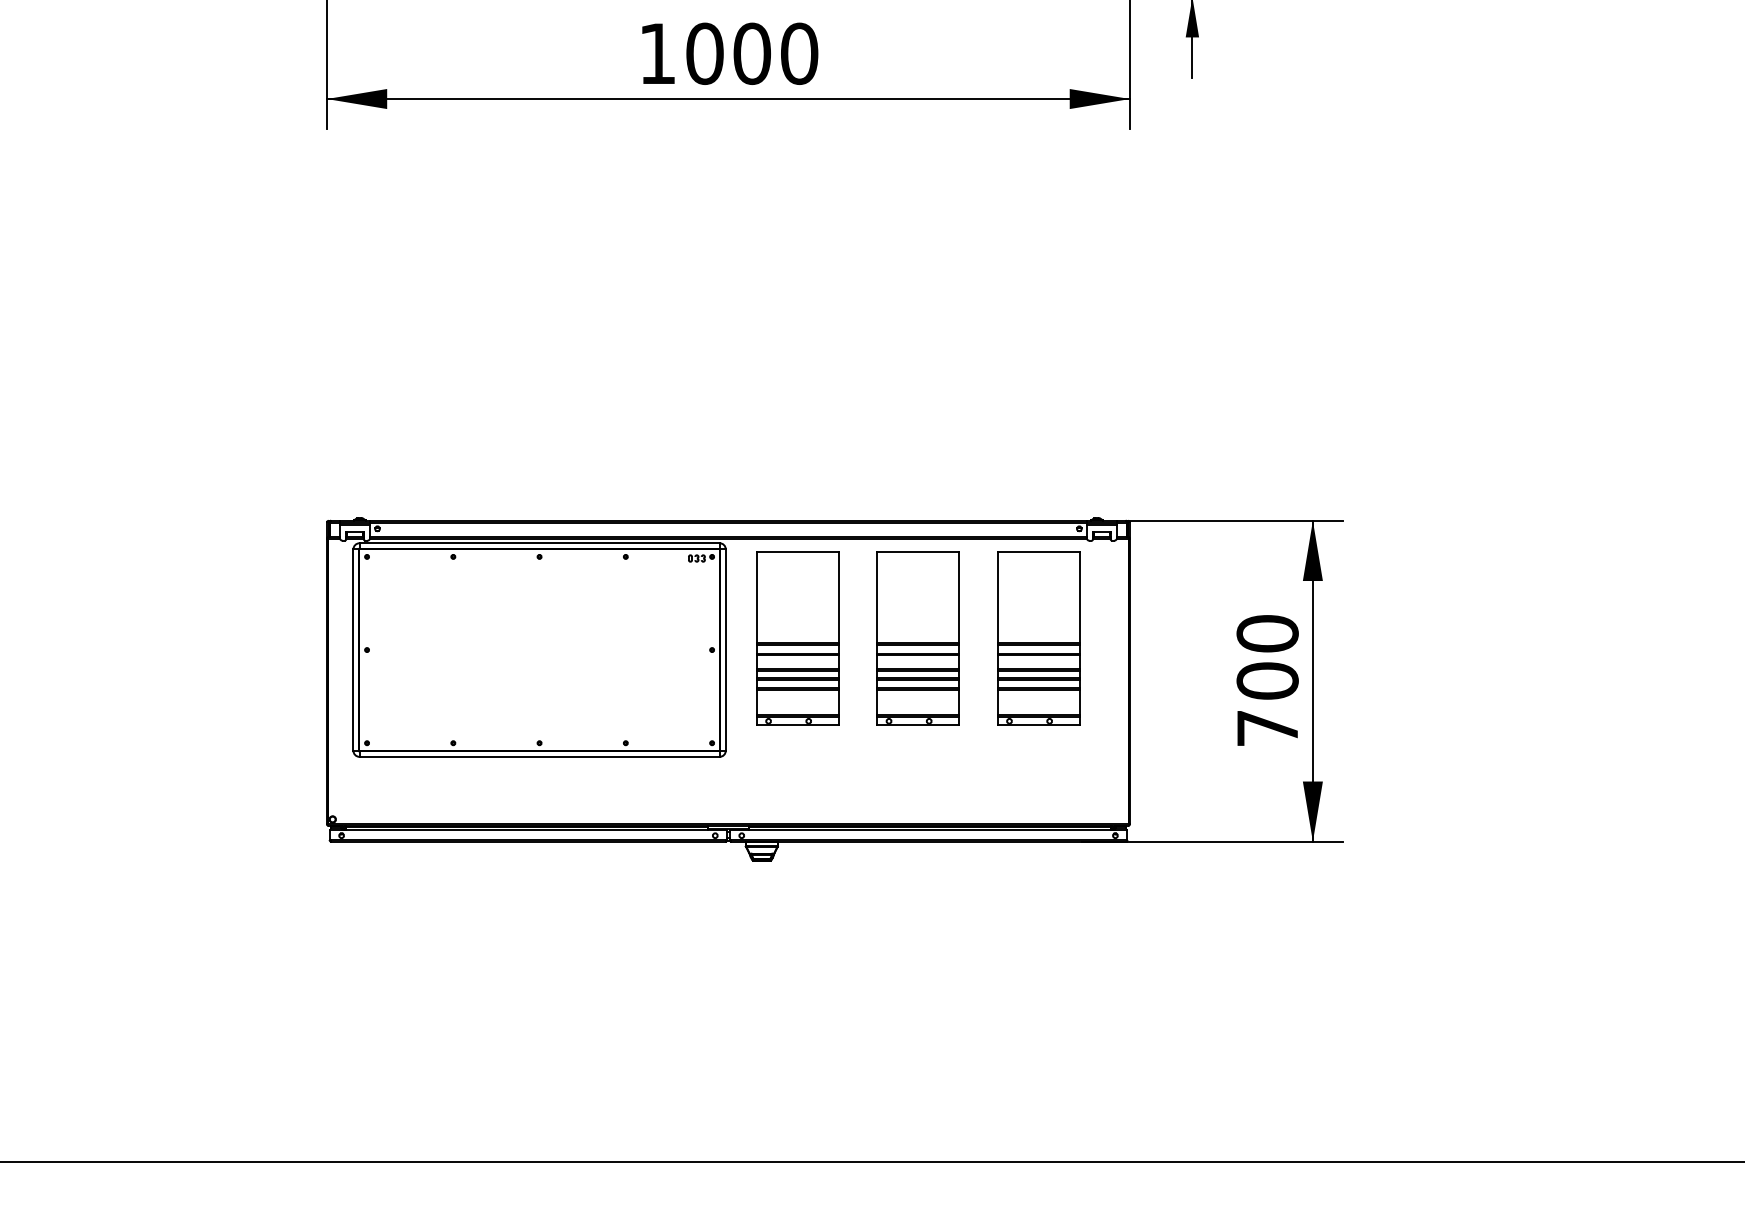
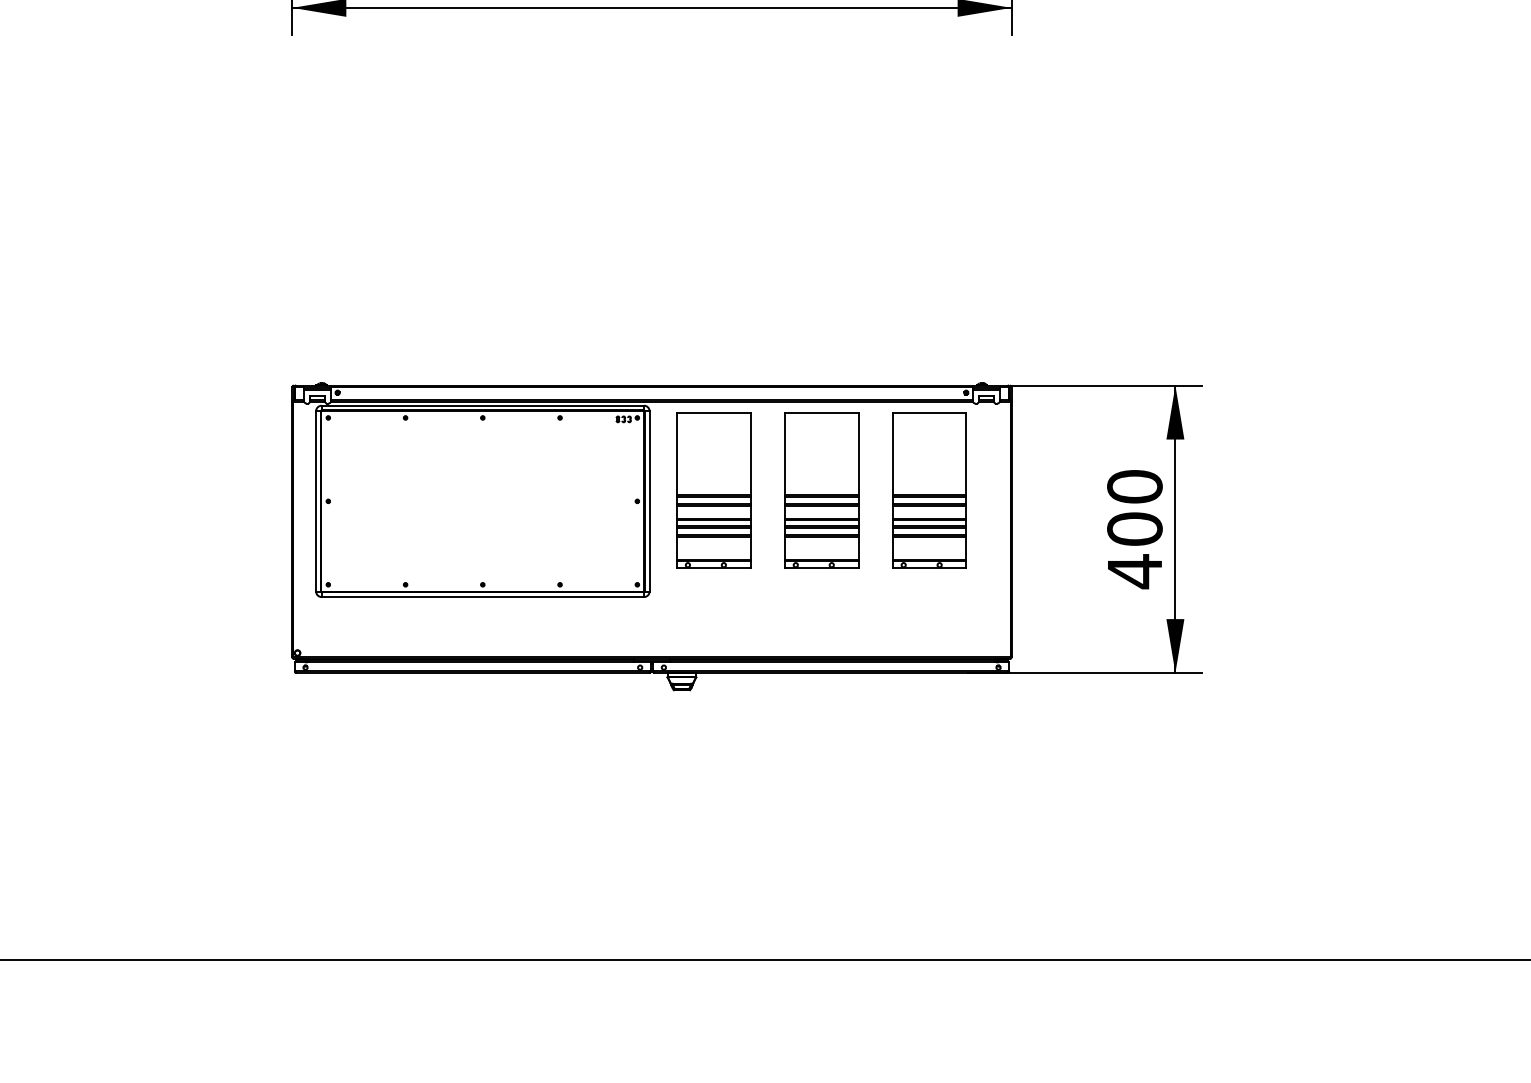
text: (1267, 728) -> (1134, 571), 700 -> 400

